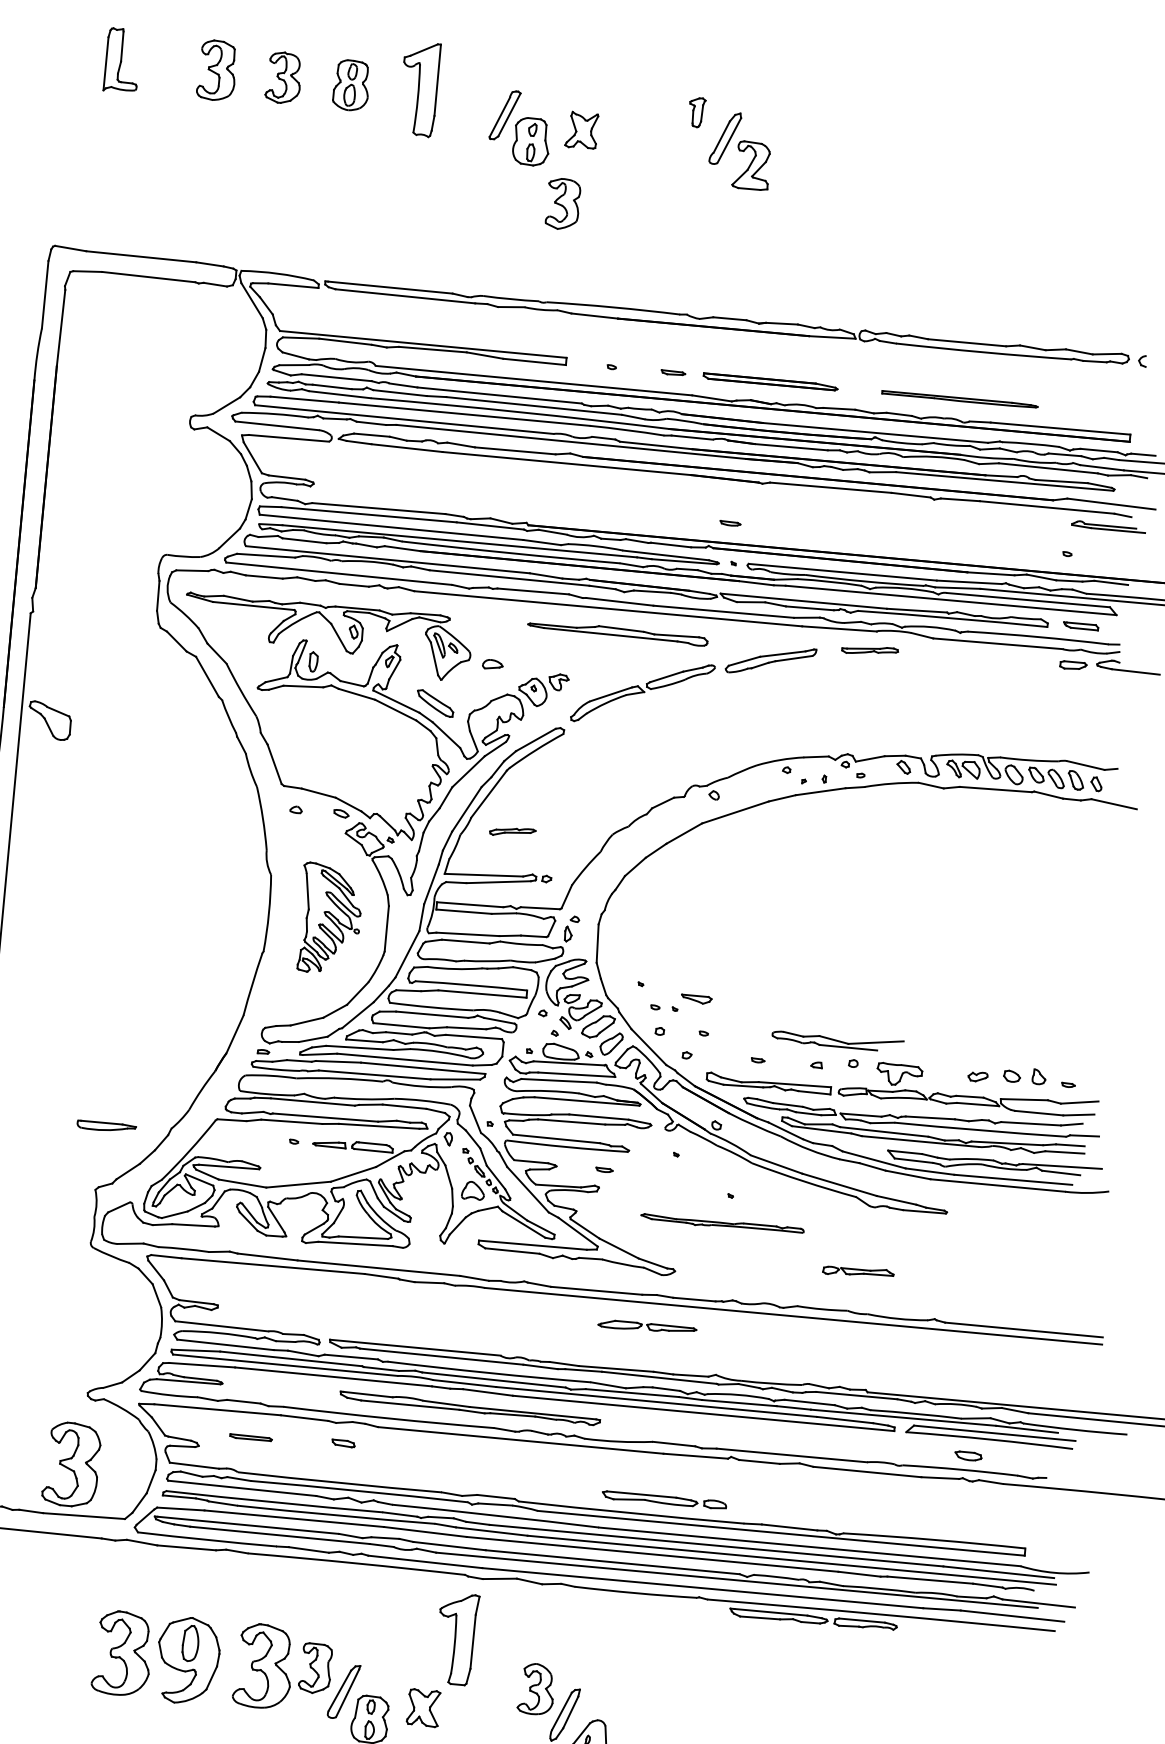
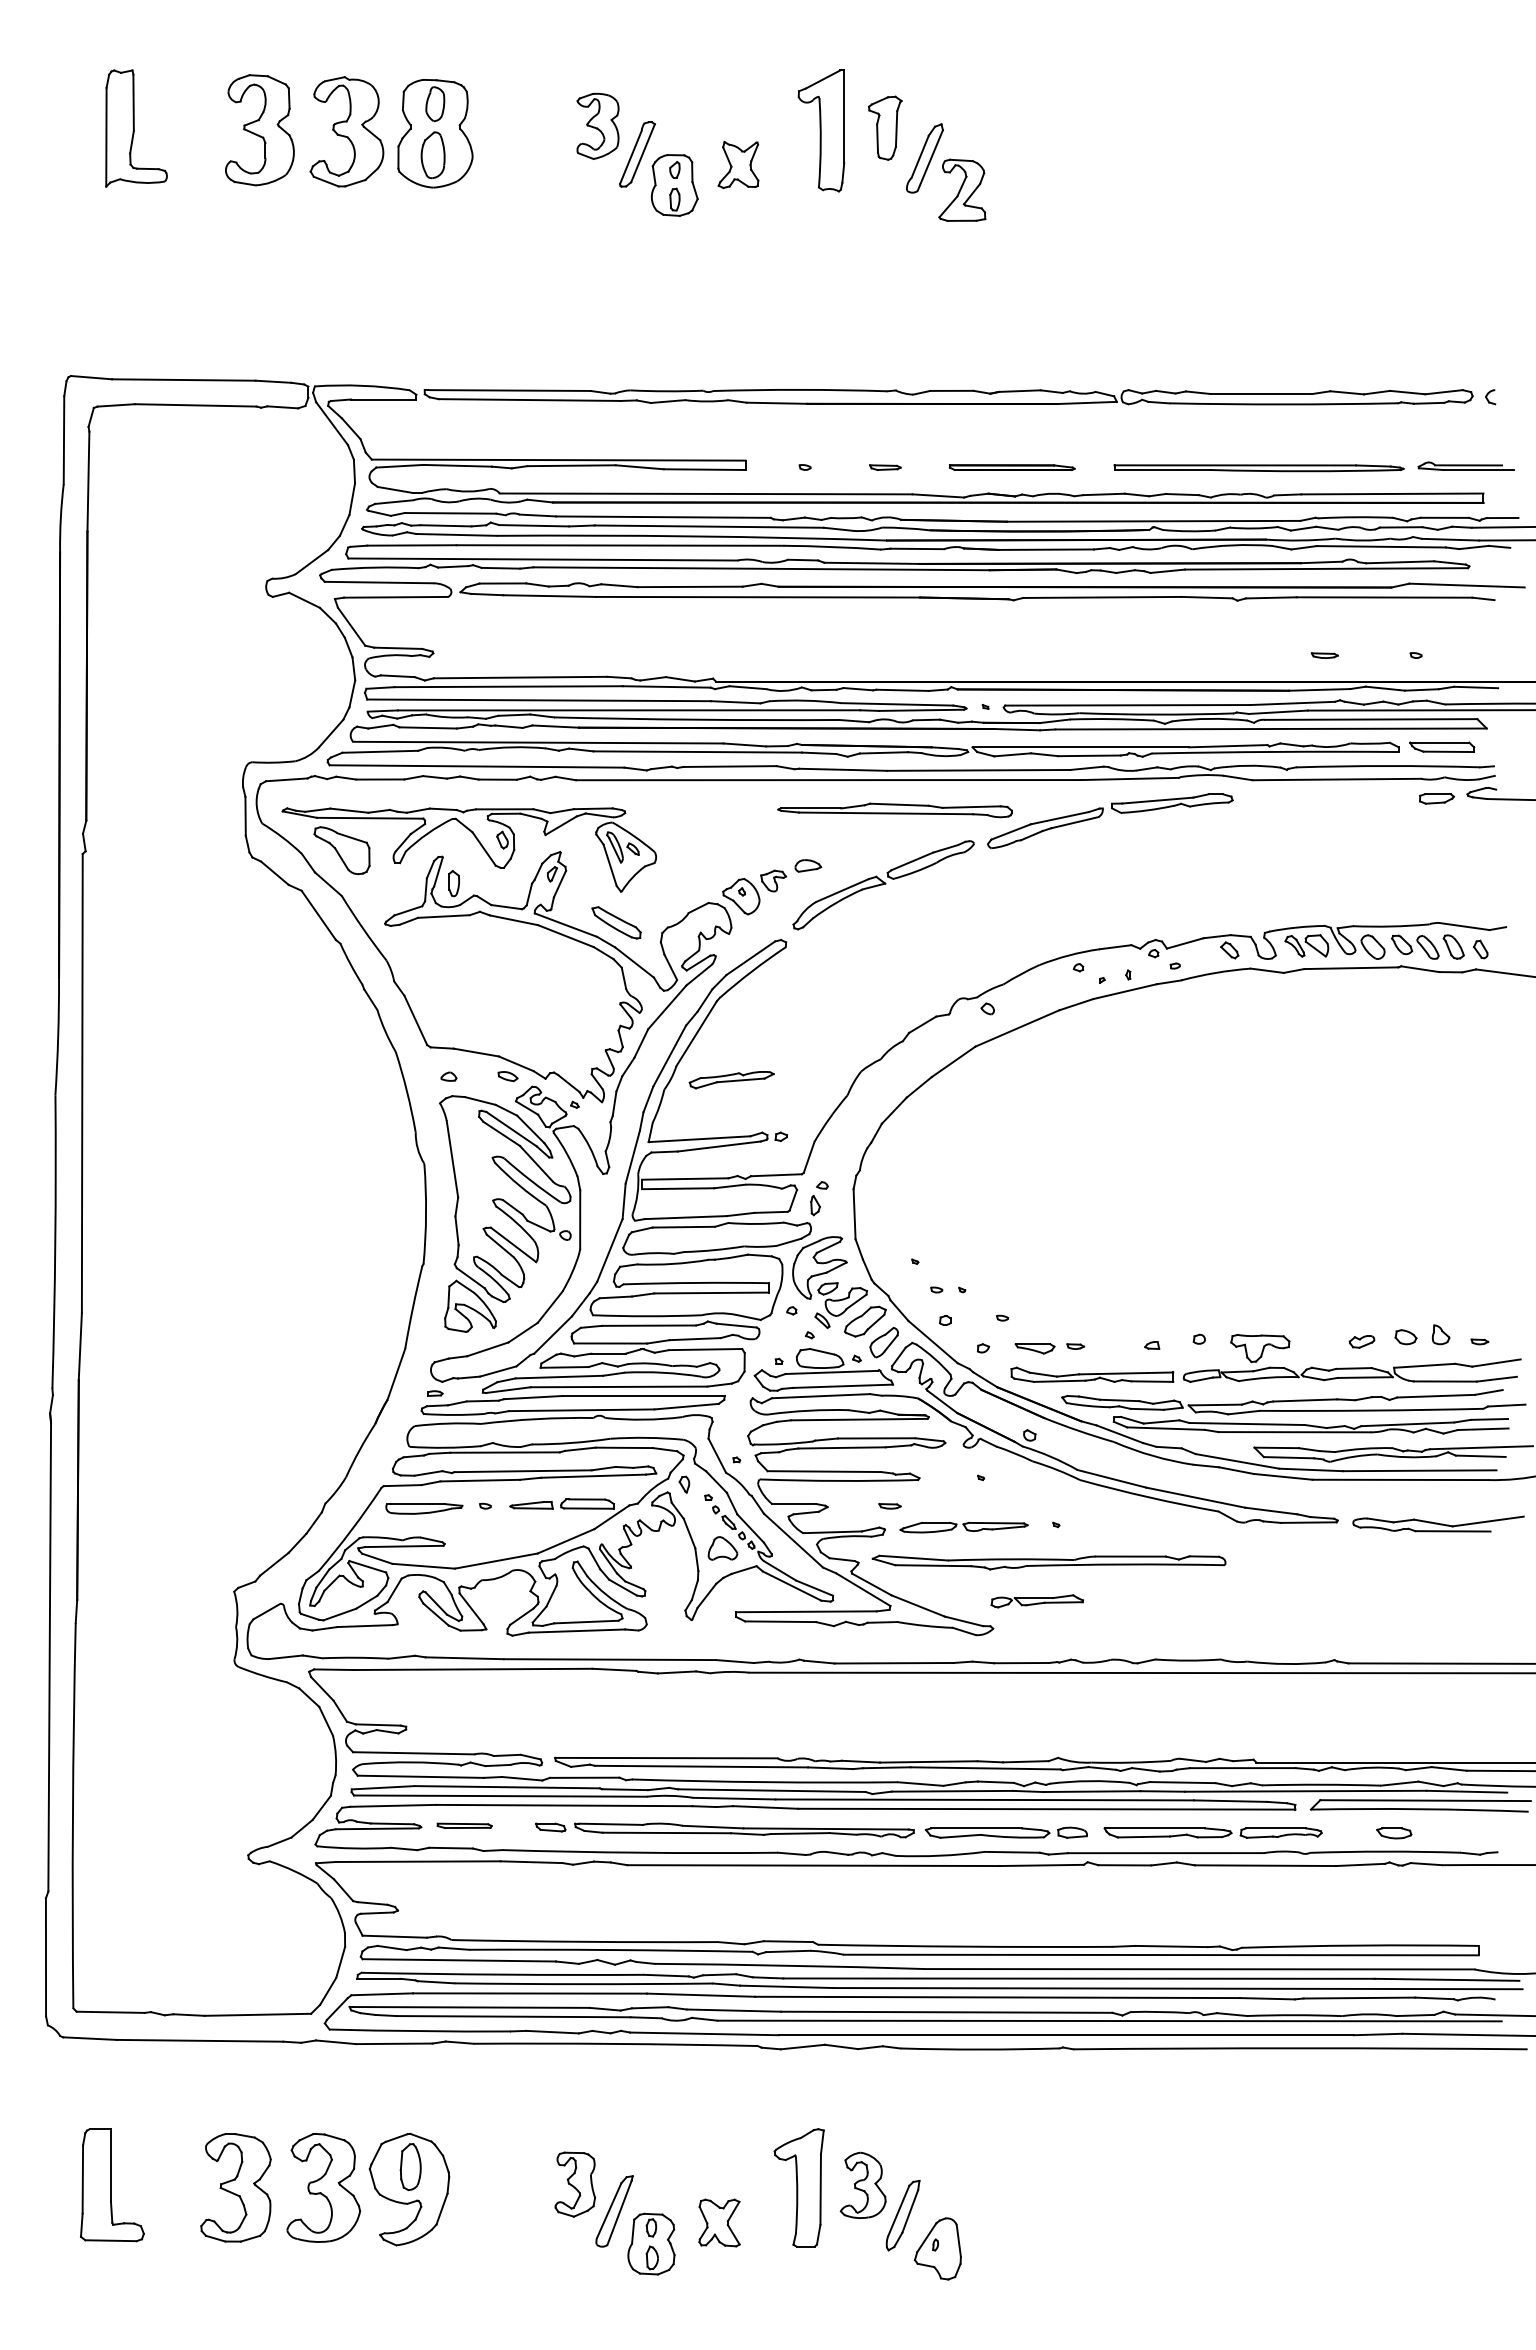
part: (122, 60) -> (136, 128), size x1.43
part: (216, 70) -> (259, 130), size x1.43
part: (283, 77) -> (346, 131), size x1.67
part: (351, 85) -> (435, 133), size x1.67
part: (419, 89) -> (821, 130), moved
part: (696, 112) -> (884, 127), size x1.67
part: (562, 203) -> (597, 125), moved
part: (770, 381) -> (1012, 467), size x0.71
part: (959, 399) -> (1258, 468), size x1.43
part: (730, 523) -> (1324, 655), moved
part: (1108, 526) -> (1465, 465), moved
part: (1081, 625) -> (1442, 746), size x1.43
part: (617, 633) -> (894, 810), moved
part: (870, 650) -> (1172, 803), size x1.67
part: (493, 664) -> (808, 865), moved
part: (49, 720) -> (341, 850), moved
part: (512, 832) -> (731, 1080), size x1.43
part: (329, 918) -> (505, 1213), size x1.67
part: (696, 999) -> (1034, 1348), moved
part: (837, 1040) -> (1438, 1523), moved
part: (106, 1126) -> (424, 1508), moved
part: (722, 1224) -> (1048, 1562), size x1.67
part: (857, 1272) -> (1036, 1601), moved
part: (646, 1327) -> (963, 1527), moved
part: (251, 1437) -> (464, 1825), moved
part: (343, 1443) -> (550, 1827), moved
part: (71, 1464) -> (235, 2187), moved
part: (663, 1499) -> (1005, 1832), moved
part: (813, 1619) -> (1212, 1832), moved
part: (456, 1638) -> (798, 2187), moved
part: (263, 1665) -> (507, 2187), removed

